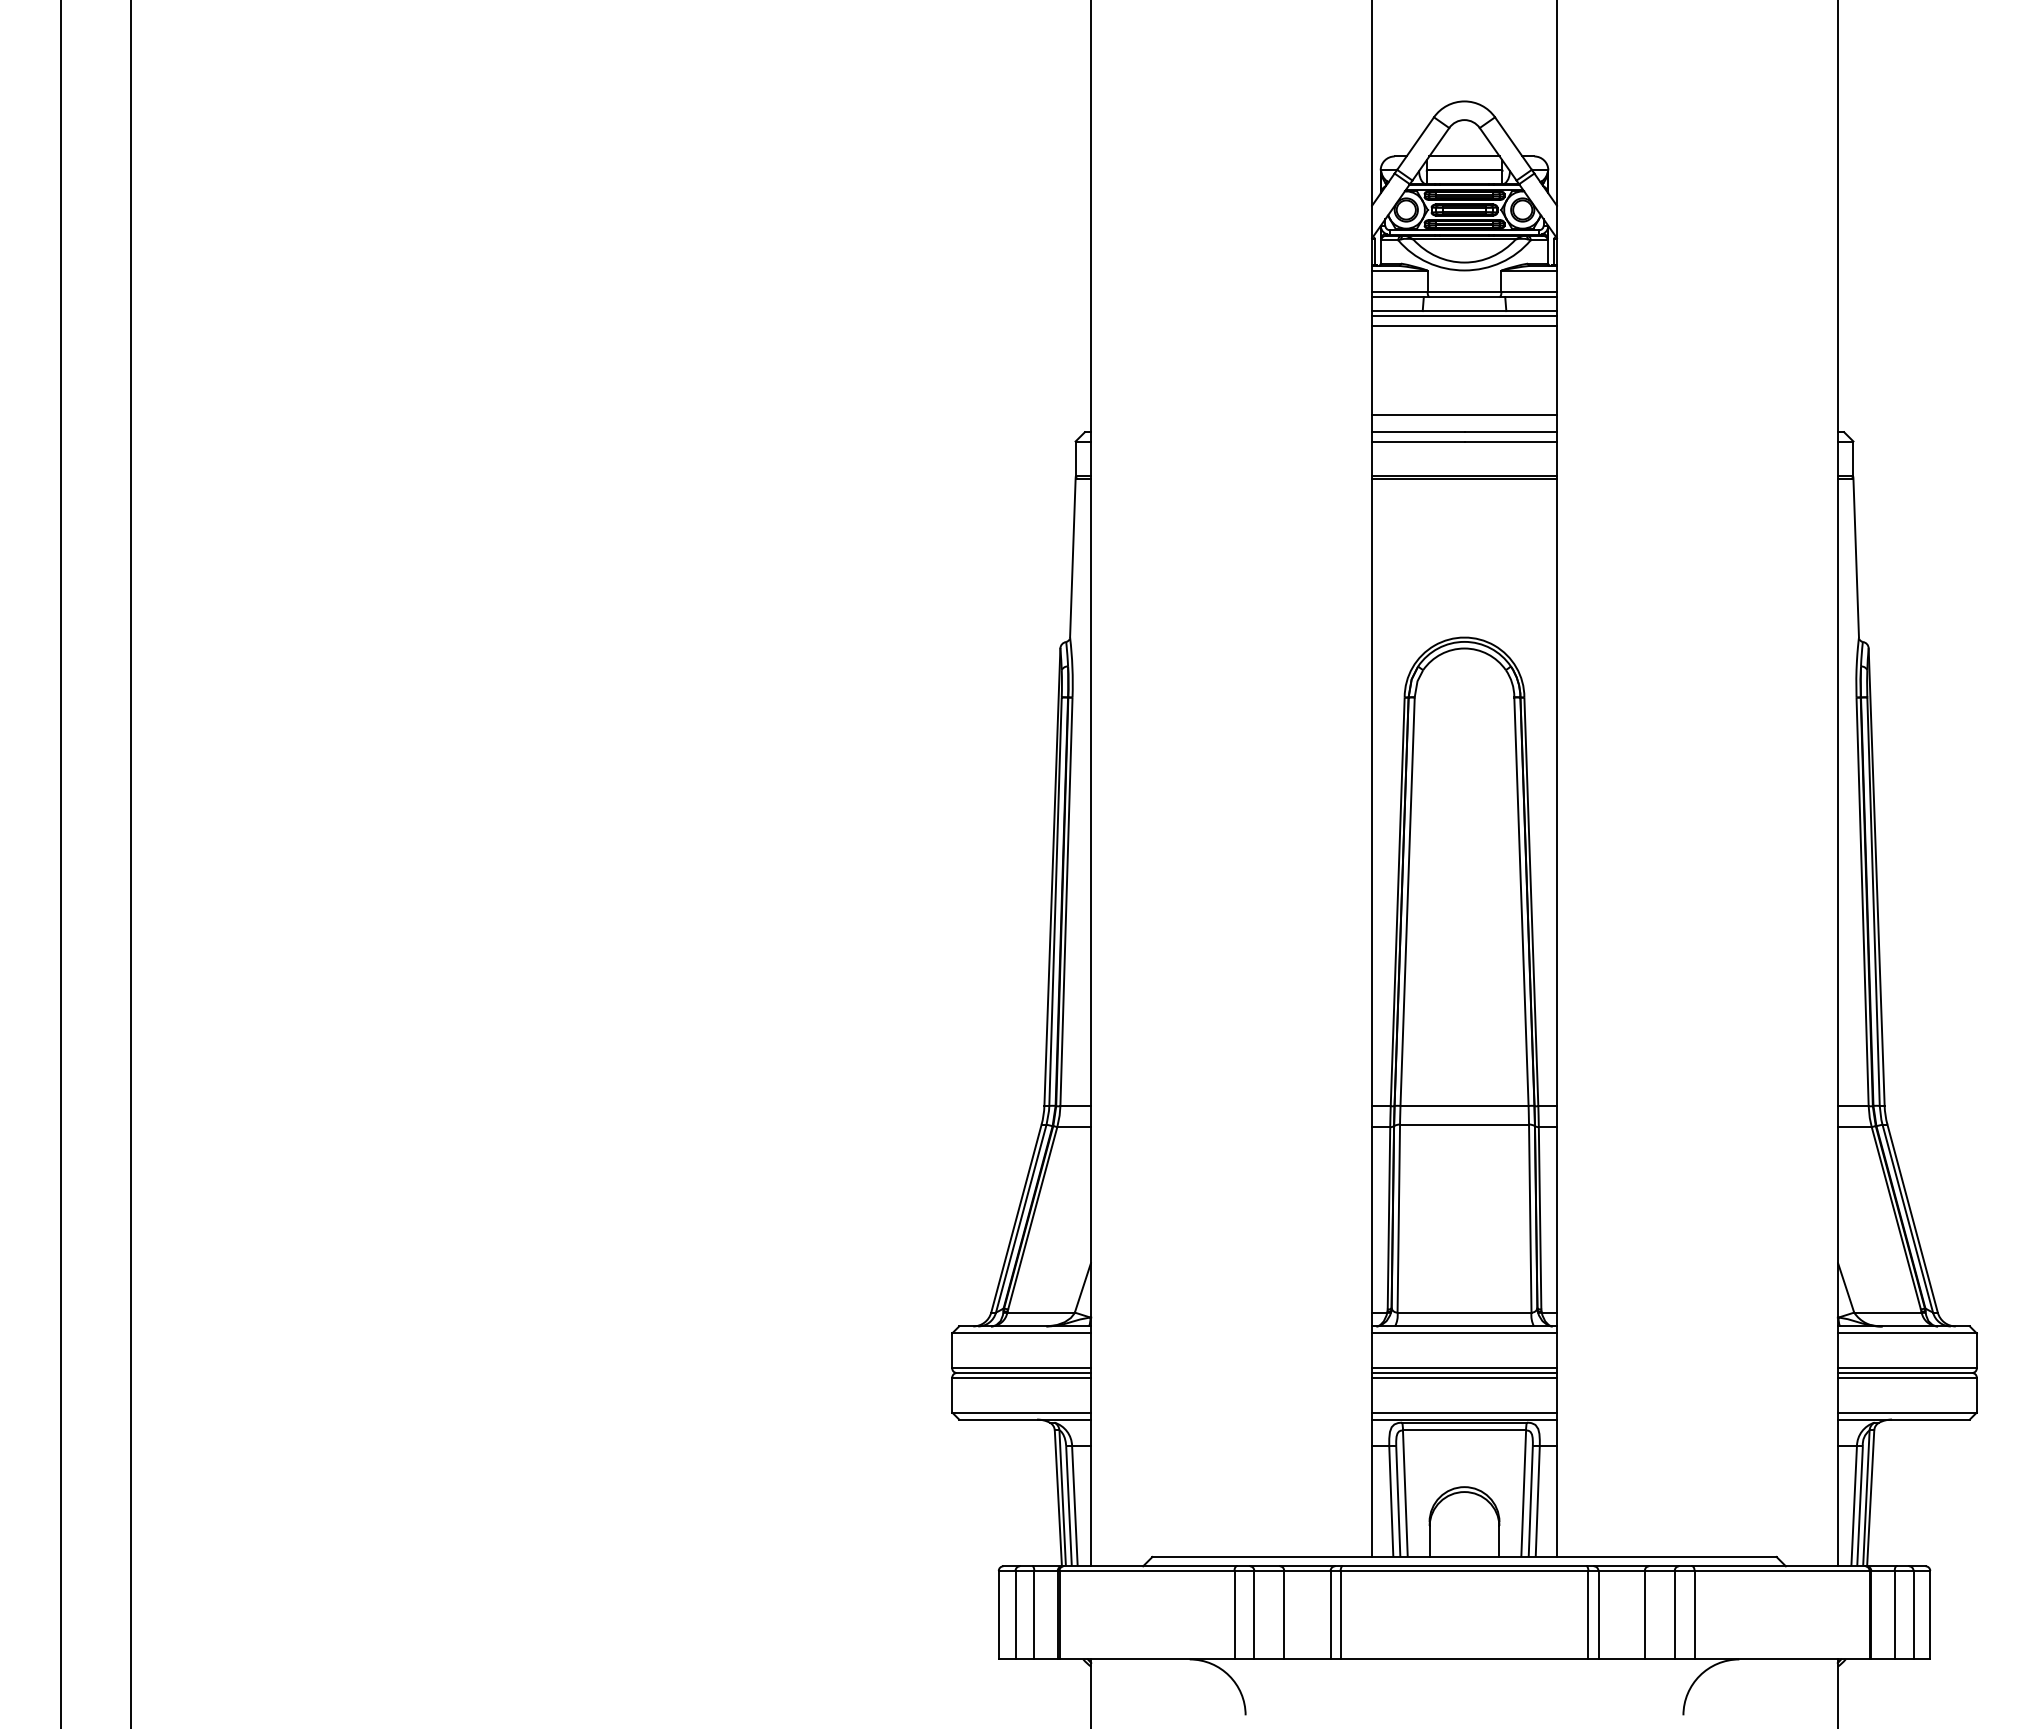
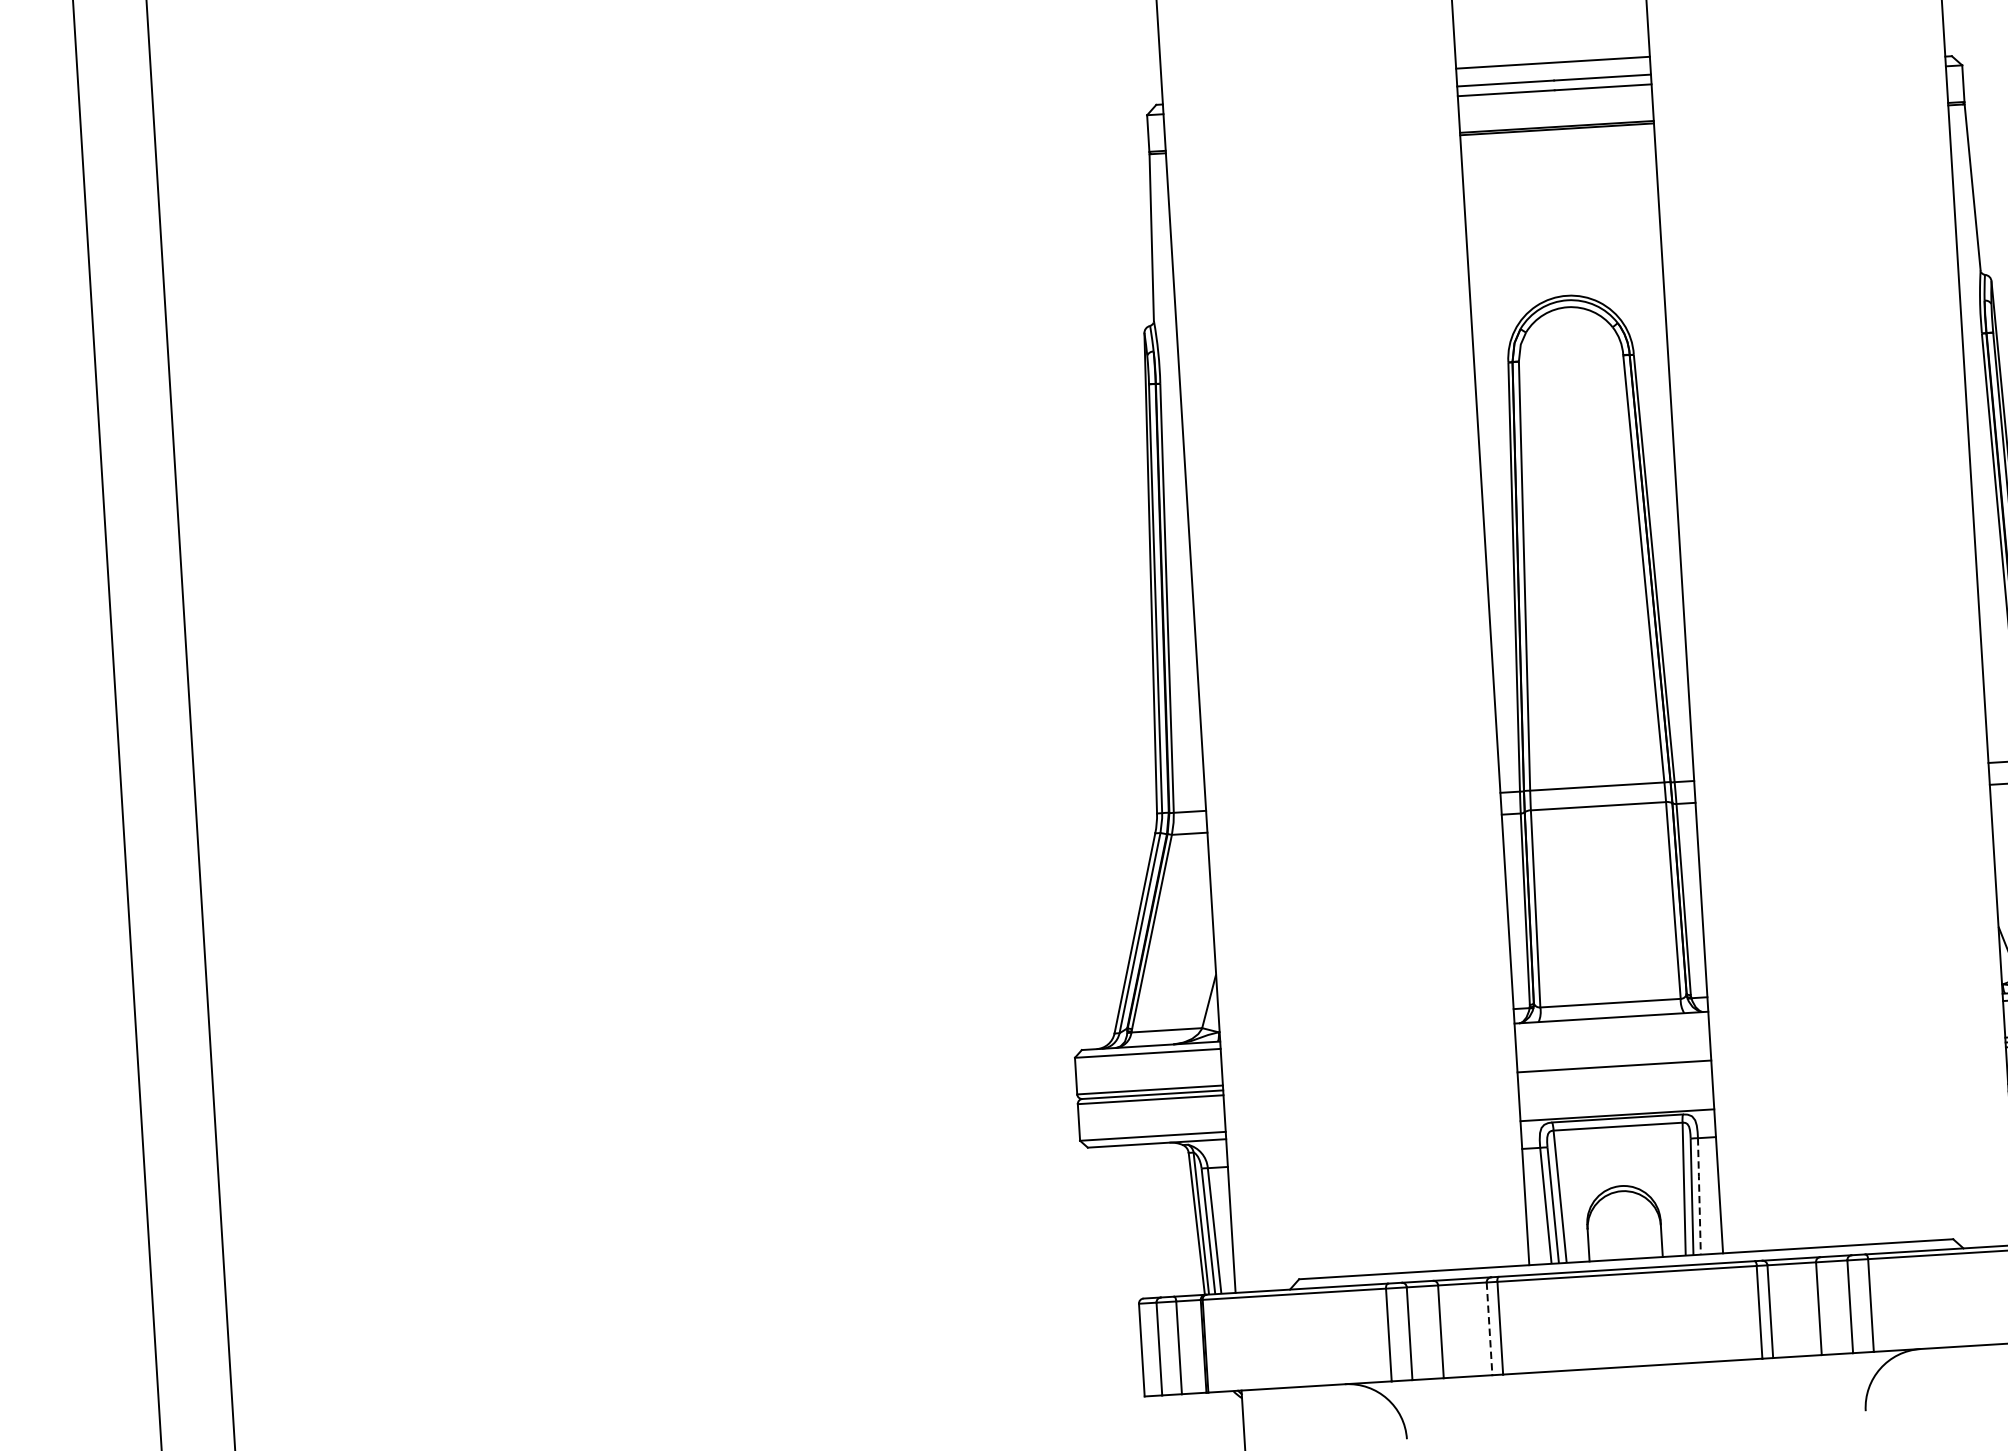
line: (1464, 1333) -> (1611, 1025), removed
line: (1464, 1368) -> (1614, 1061), removed
line: (1464, 1377) -> (1614, 1071), removed
line: (1464, 1412) -> (1616, 1107), removed
line: (1537, 1501) -> (1699, 1196), solid -> dashed
line: (1330, 1615) -> (1489, 1329), solid -> dashed

